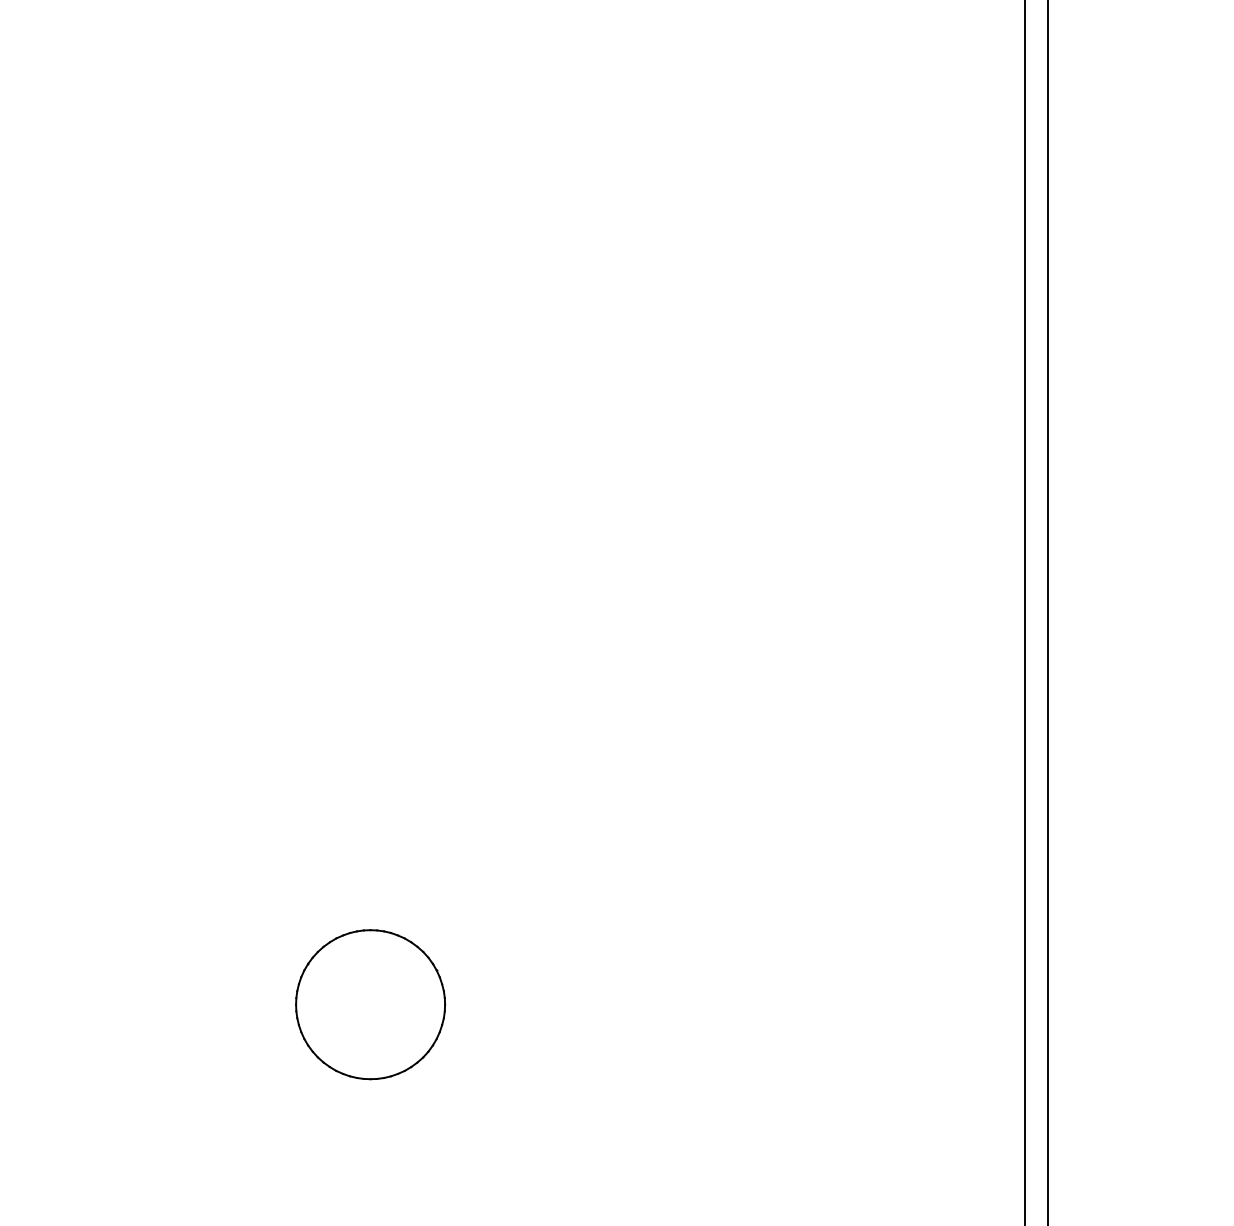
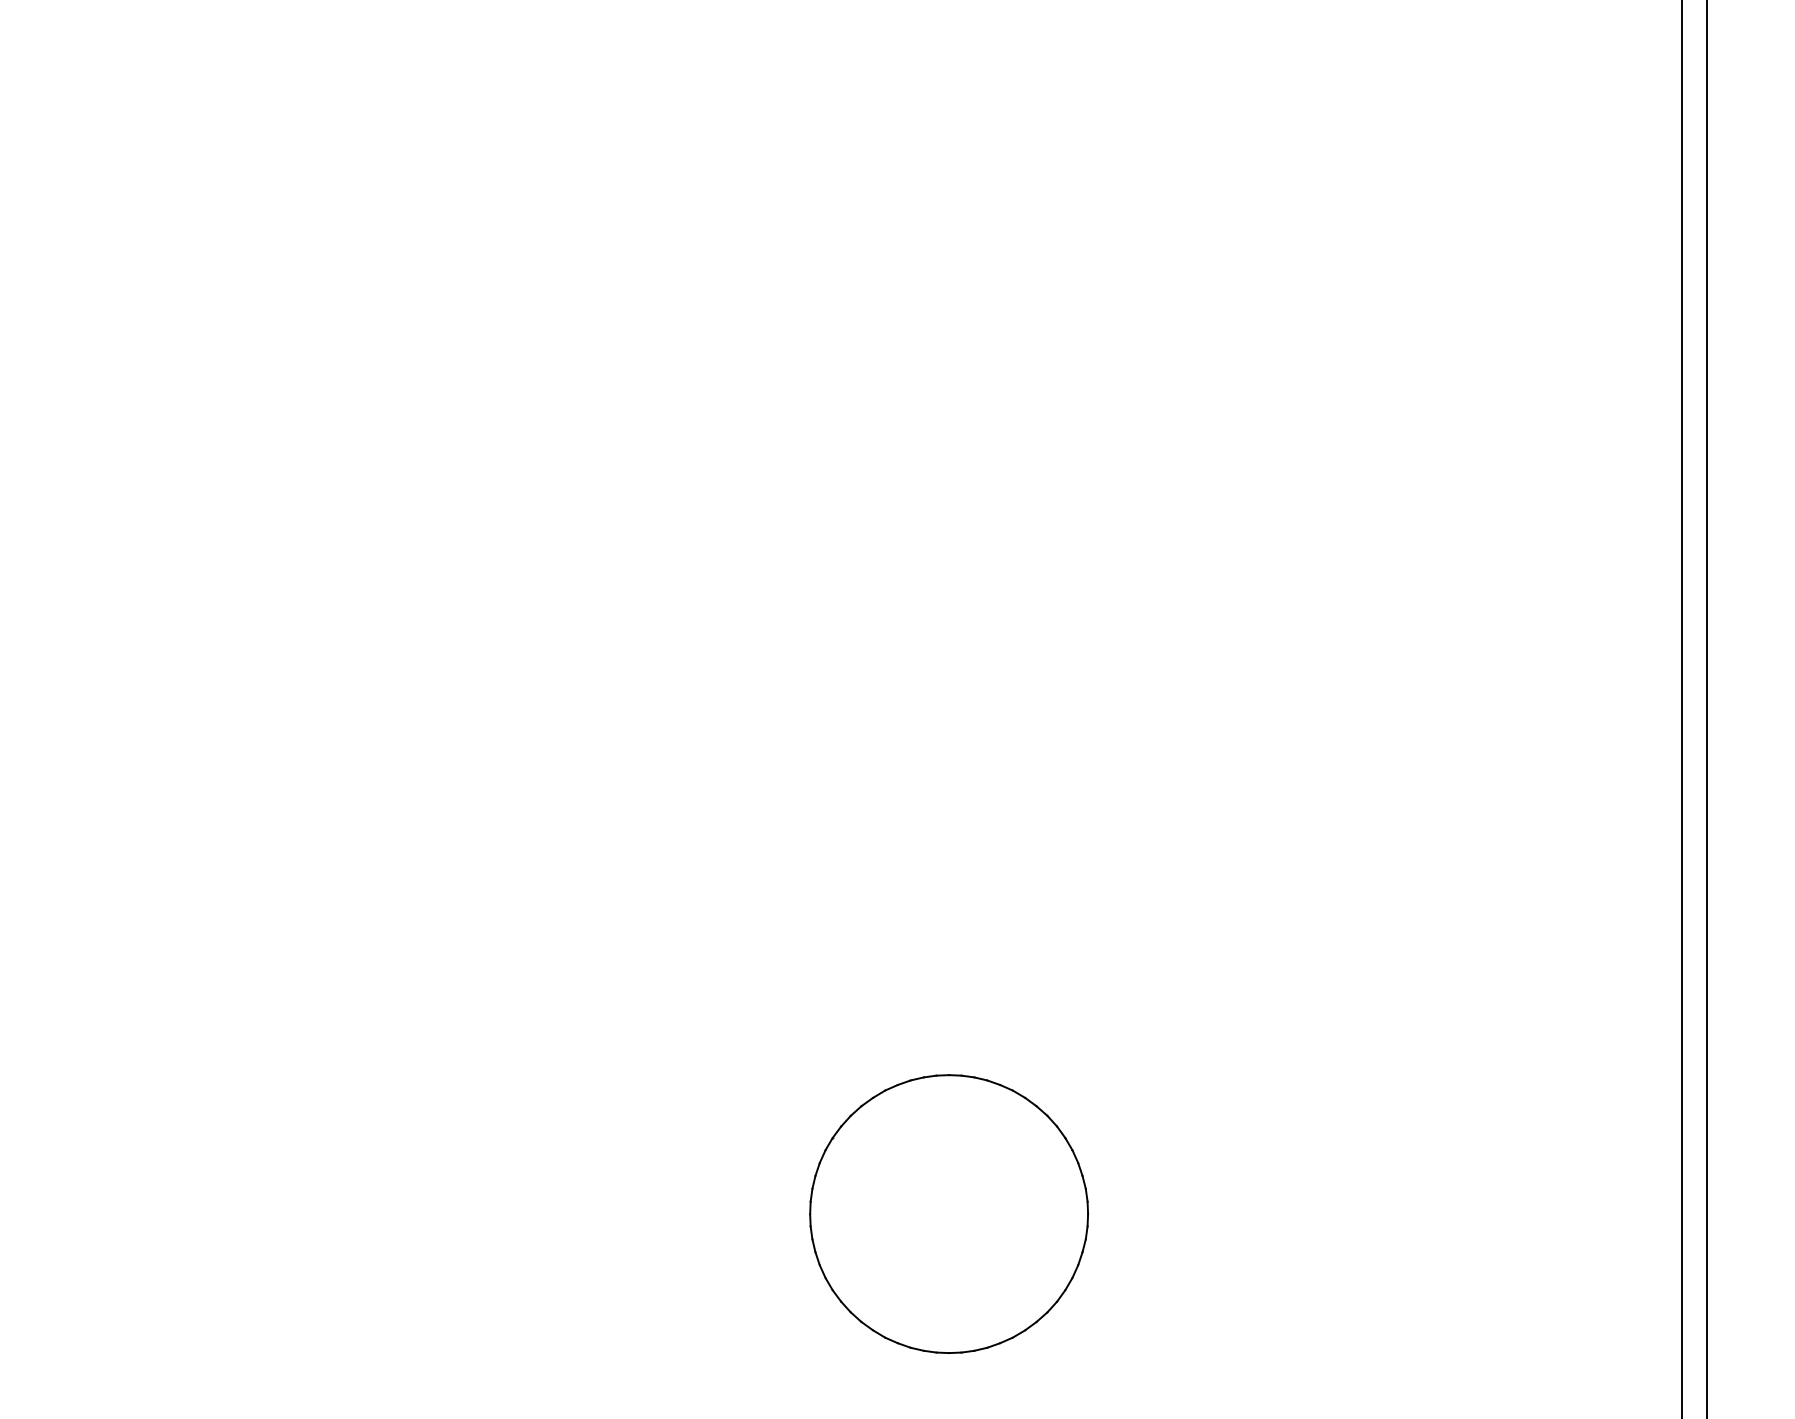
part: (370, 1004) -> (948, 1213), size x1.67

